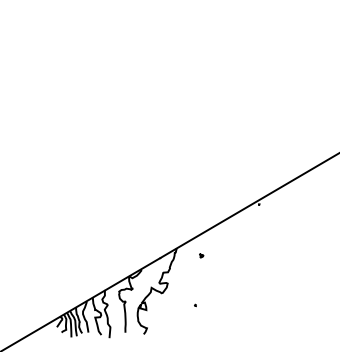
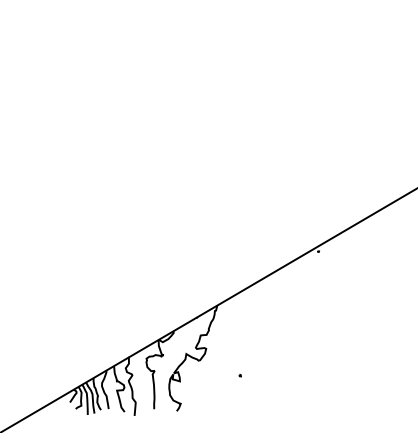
part: (201, 255) -> (247, 314), removed

